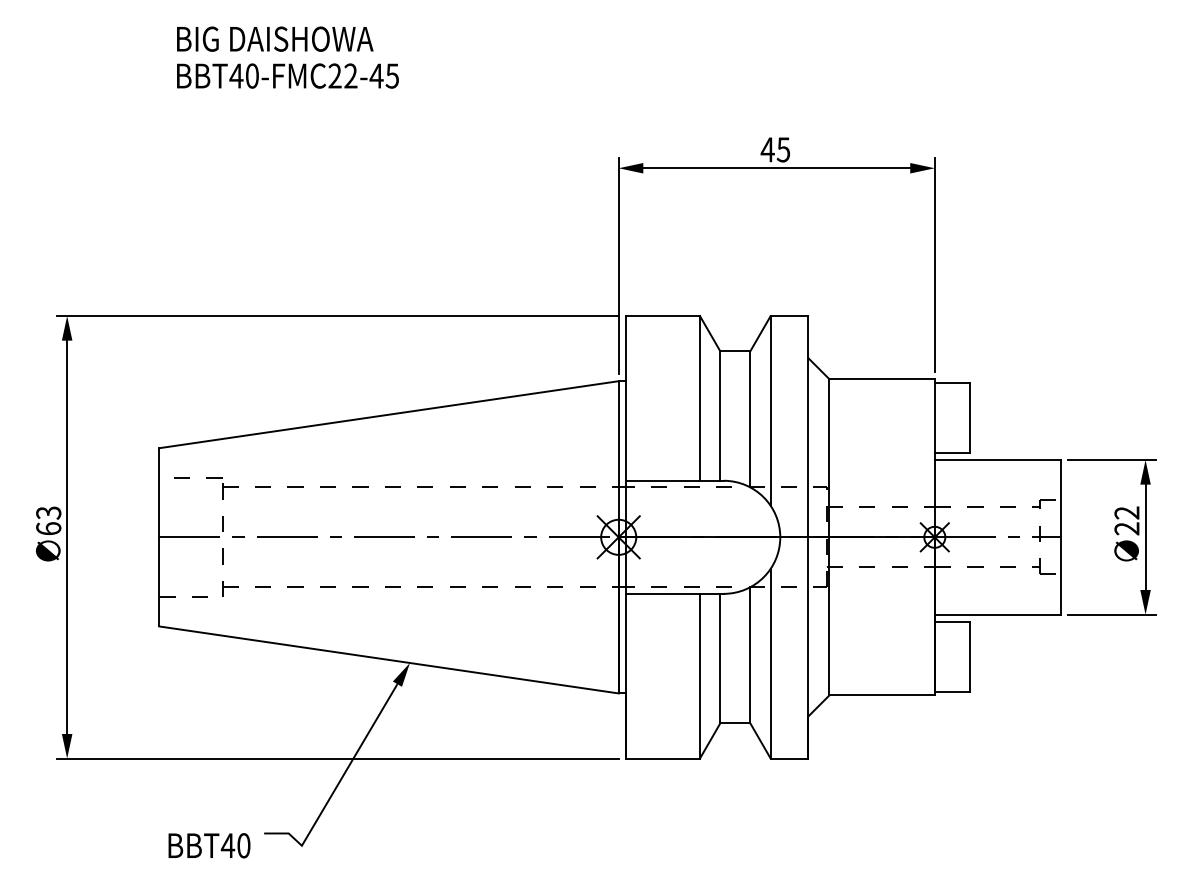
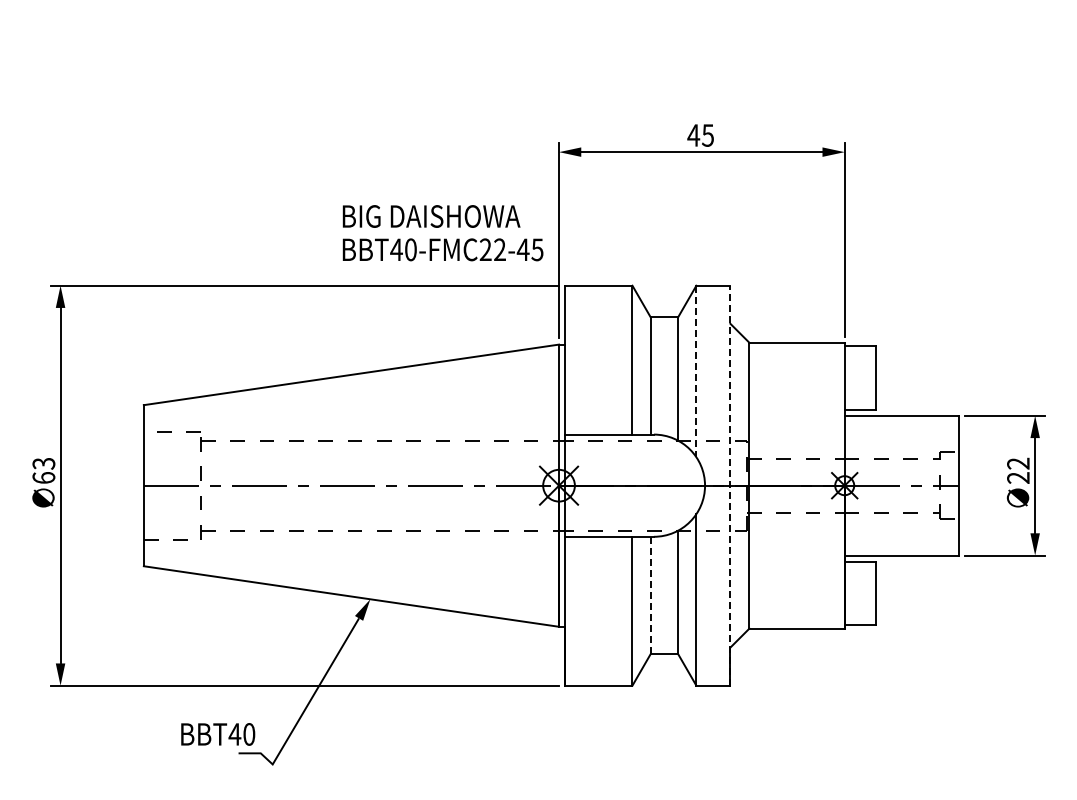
text: (287, 57) -> (442, 233), moved
line: (770, 410) -> (696, 371), solid -> dashed
line: (808, 537) -> (730, 485), solid -> dashed
line: (719, 658) -> (650, 595), solid -> dashed
text: (209, 845) -> (218, 734), moved

